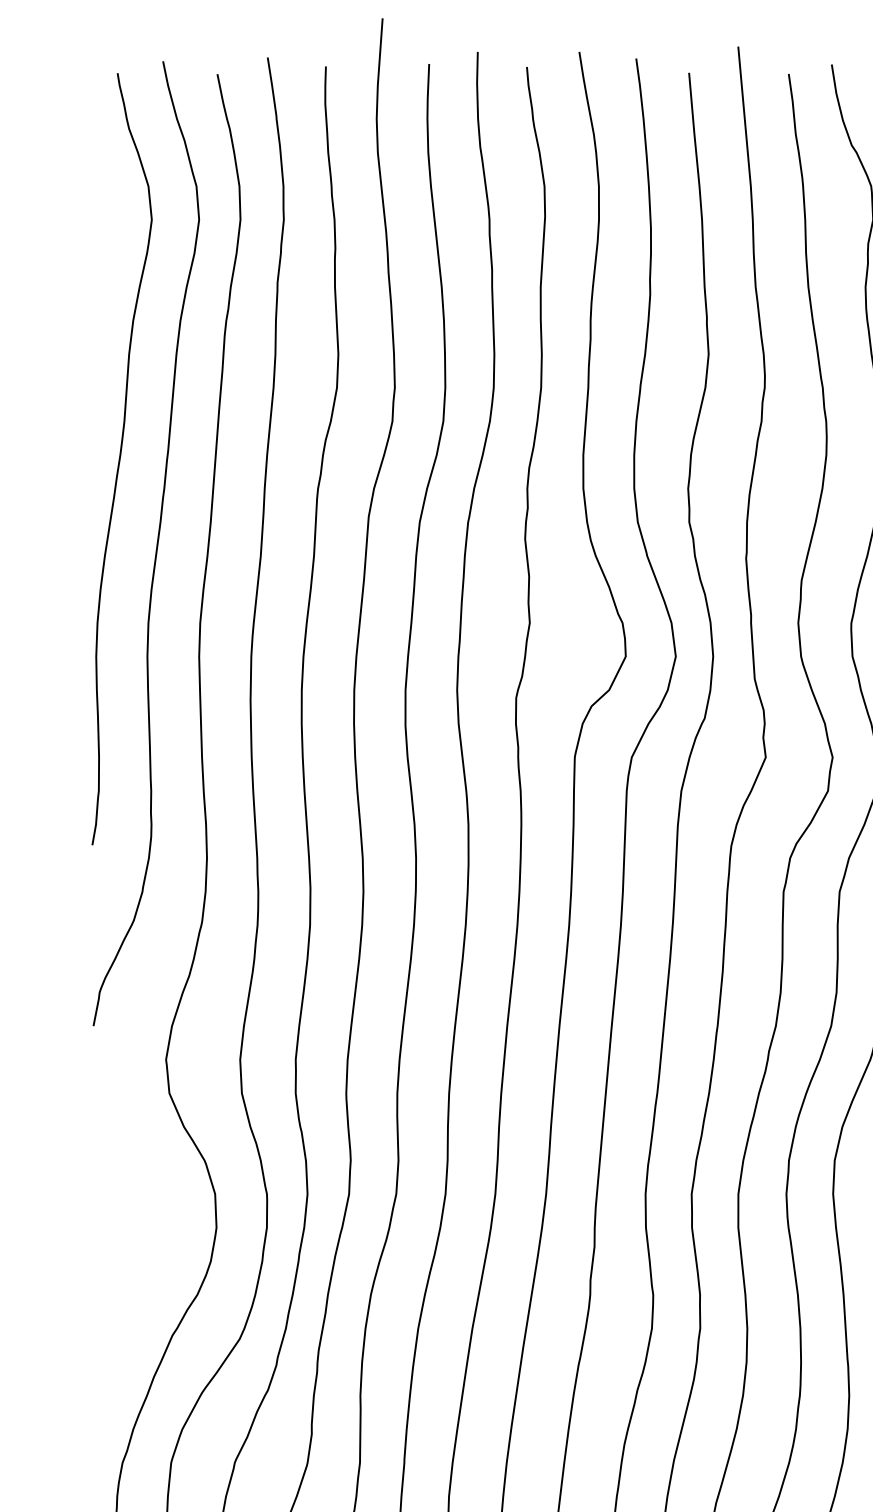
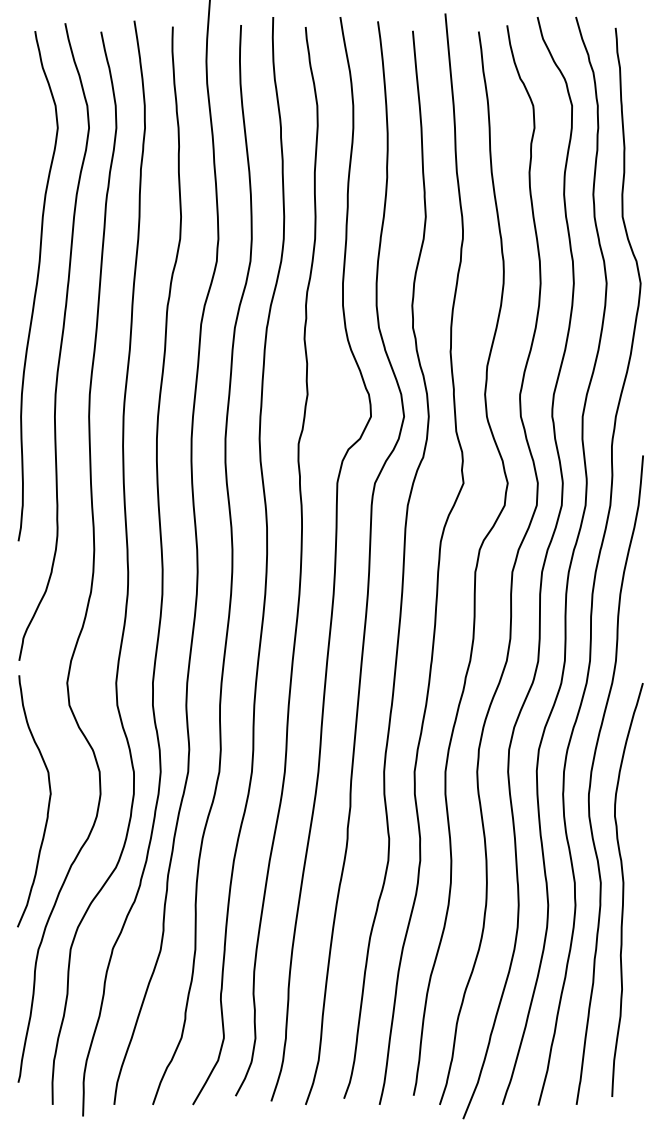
curve: (137, 1238) -> (48, 801), added

